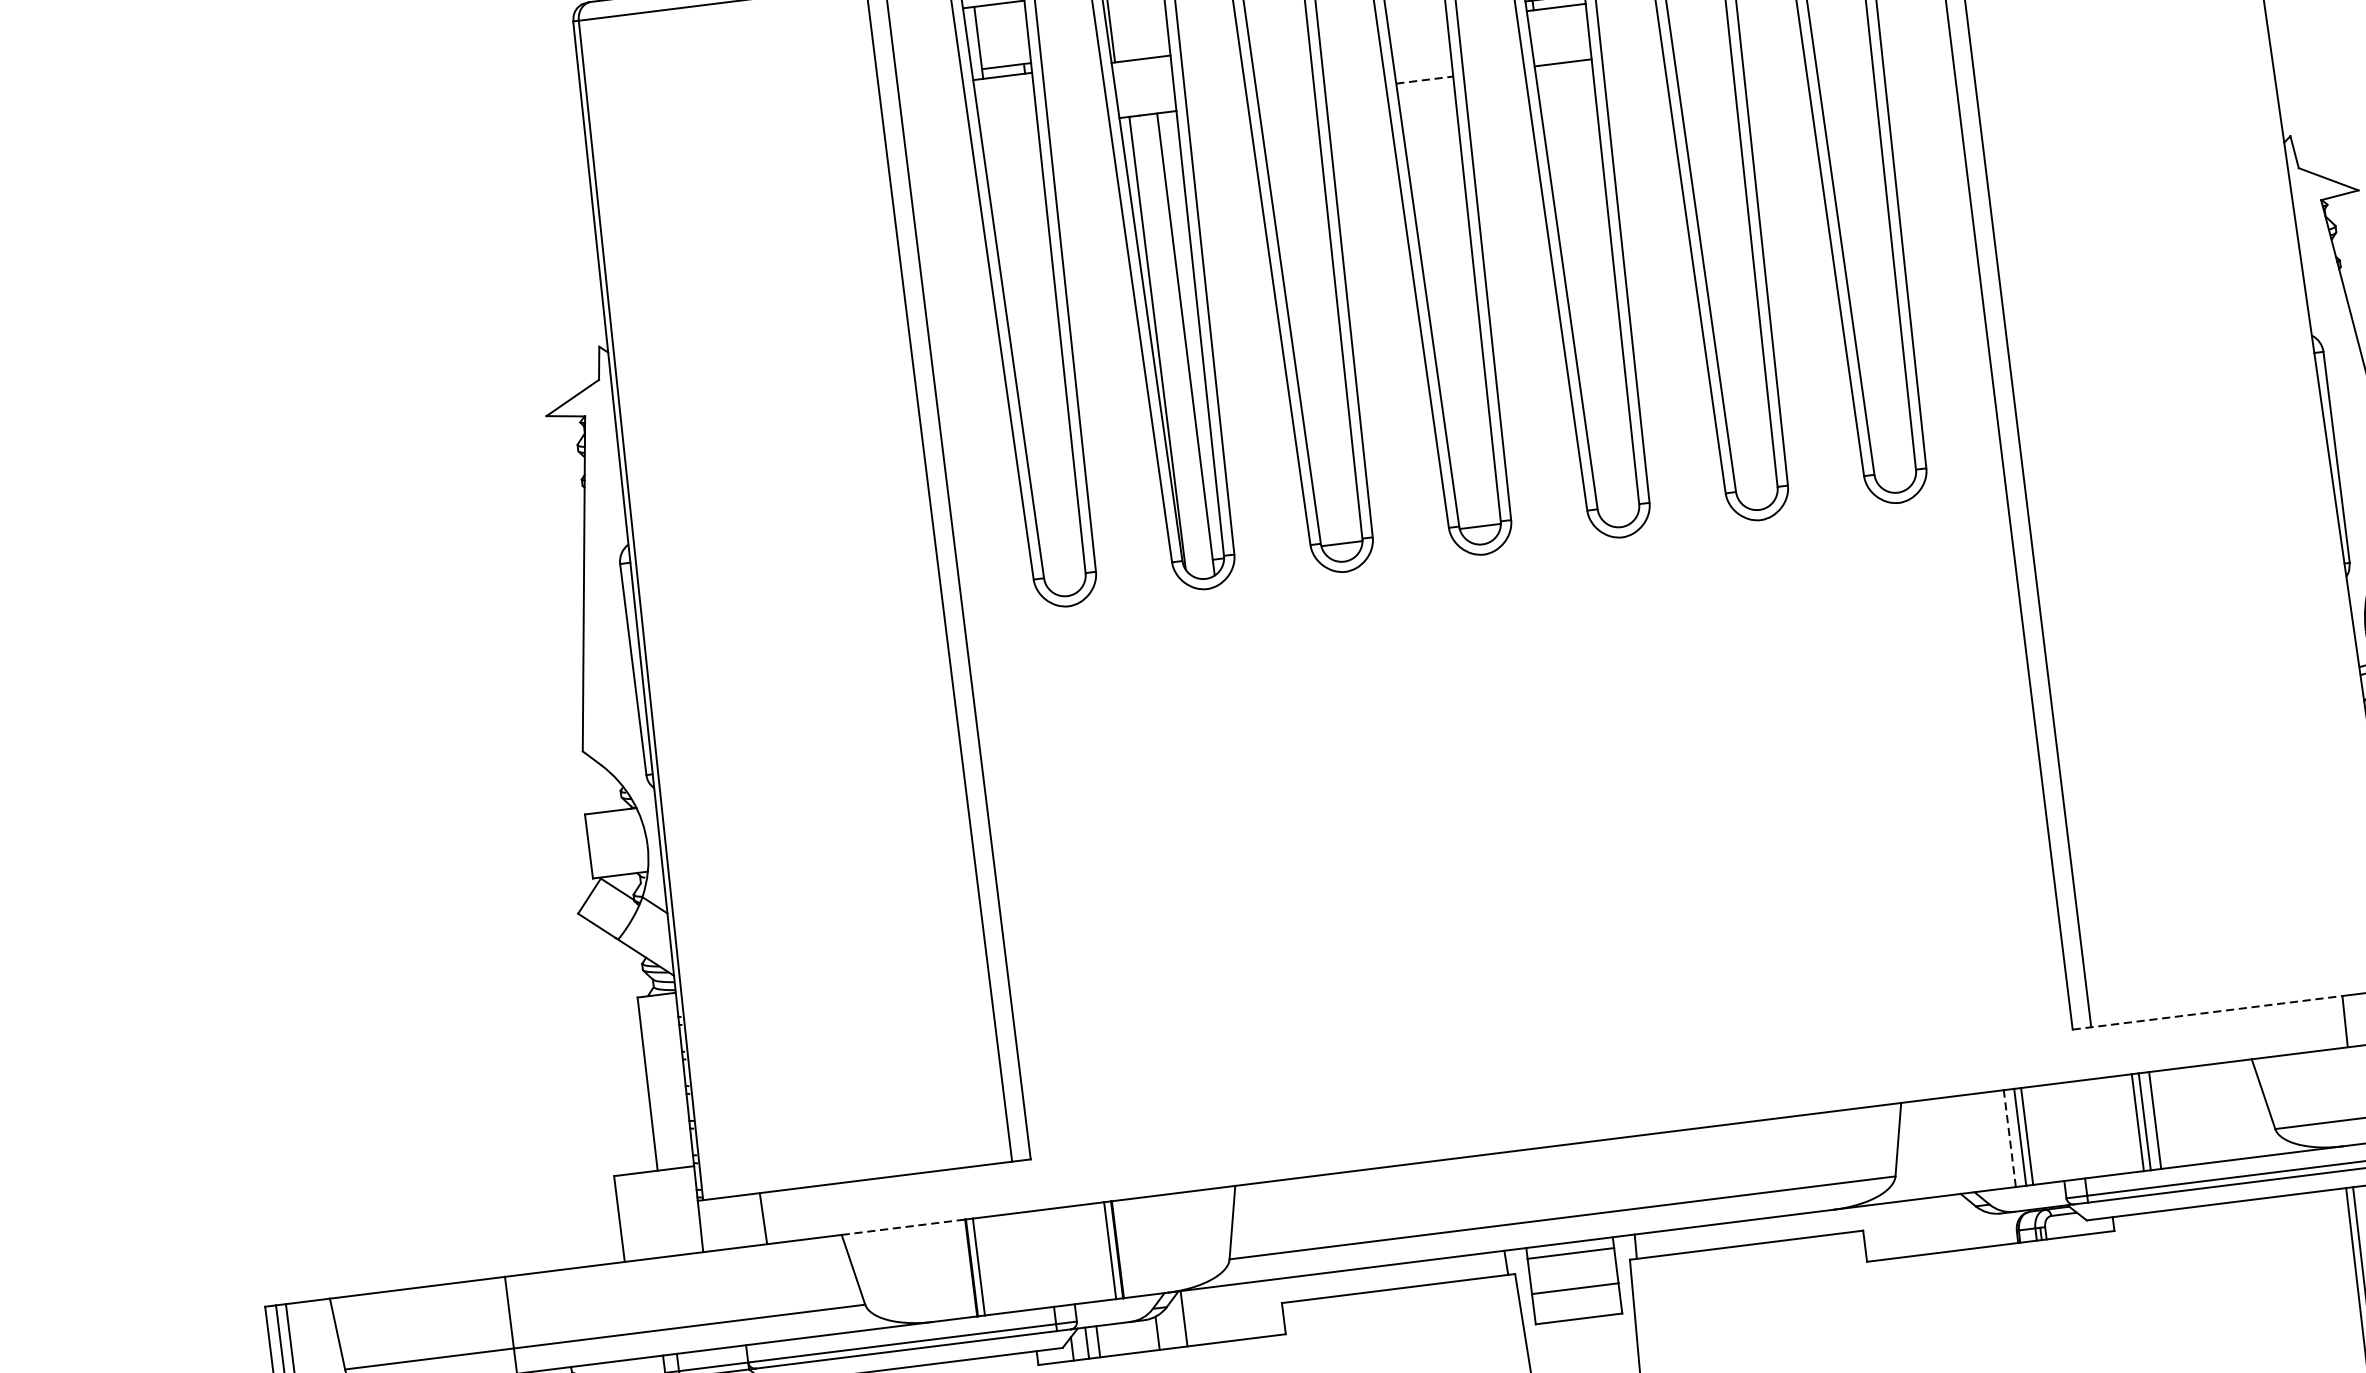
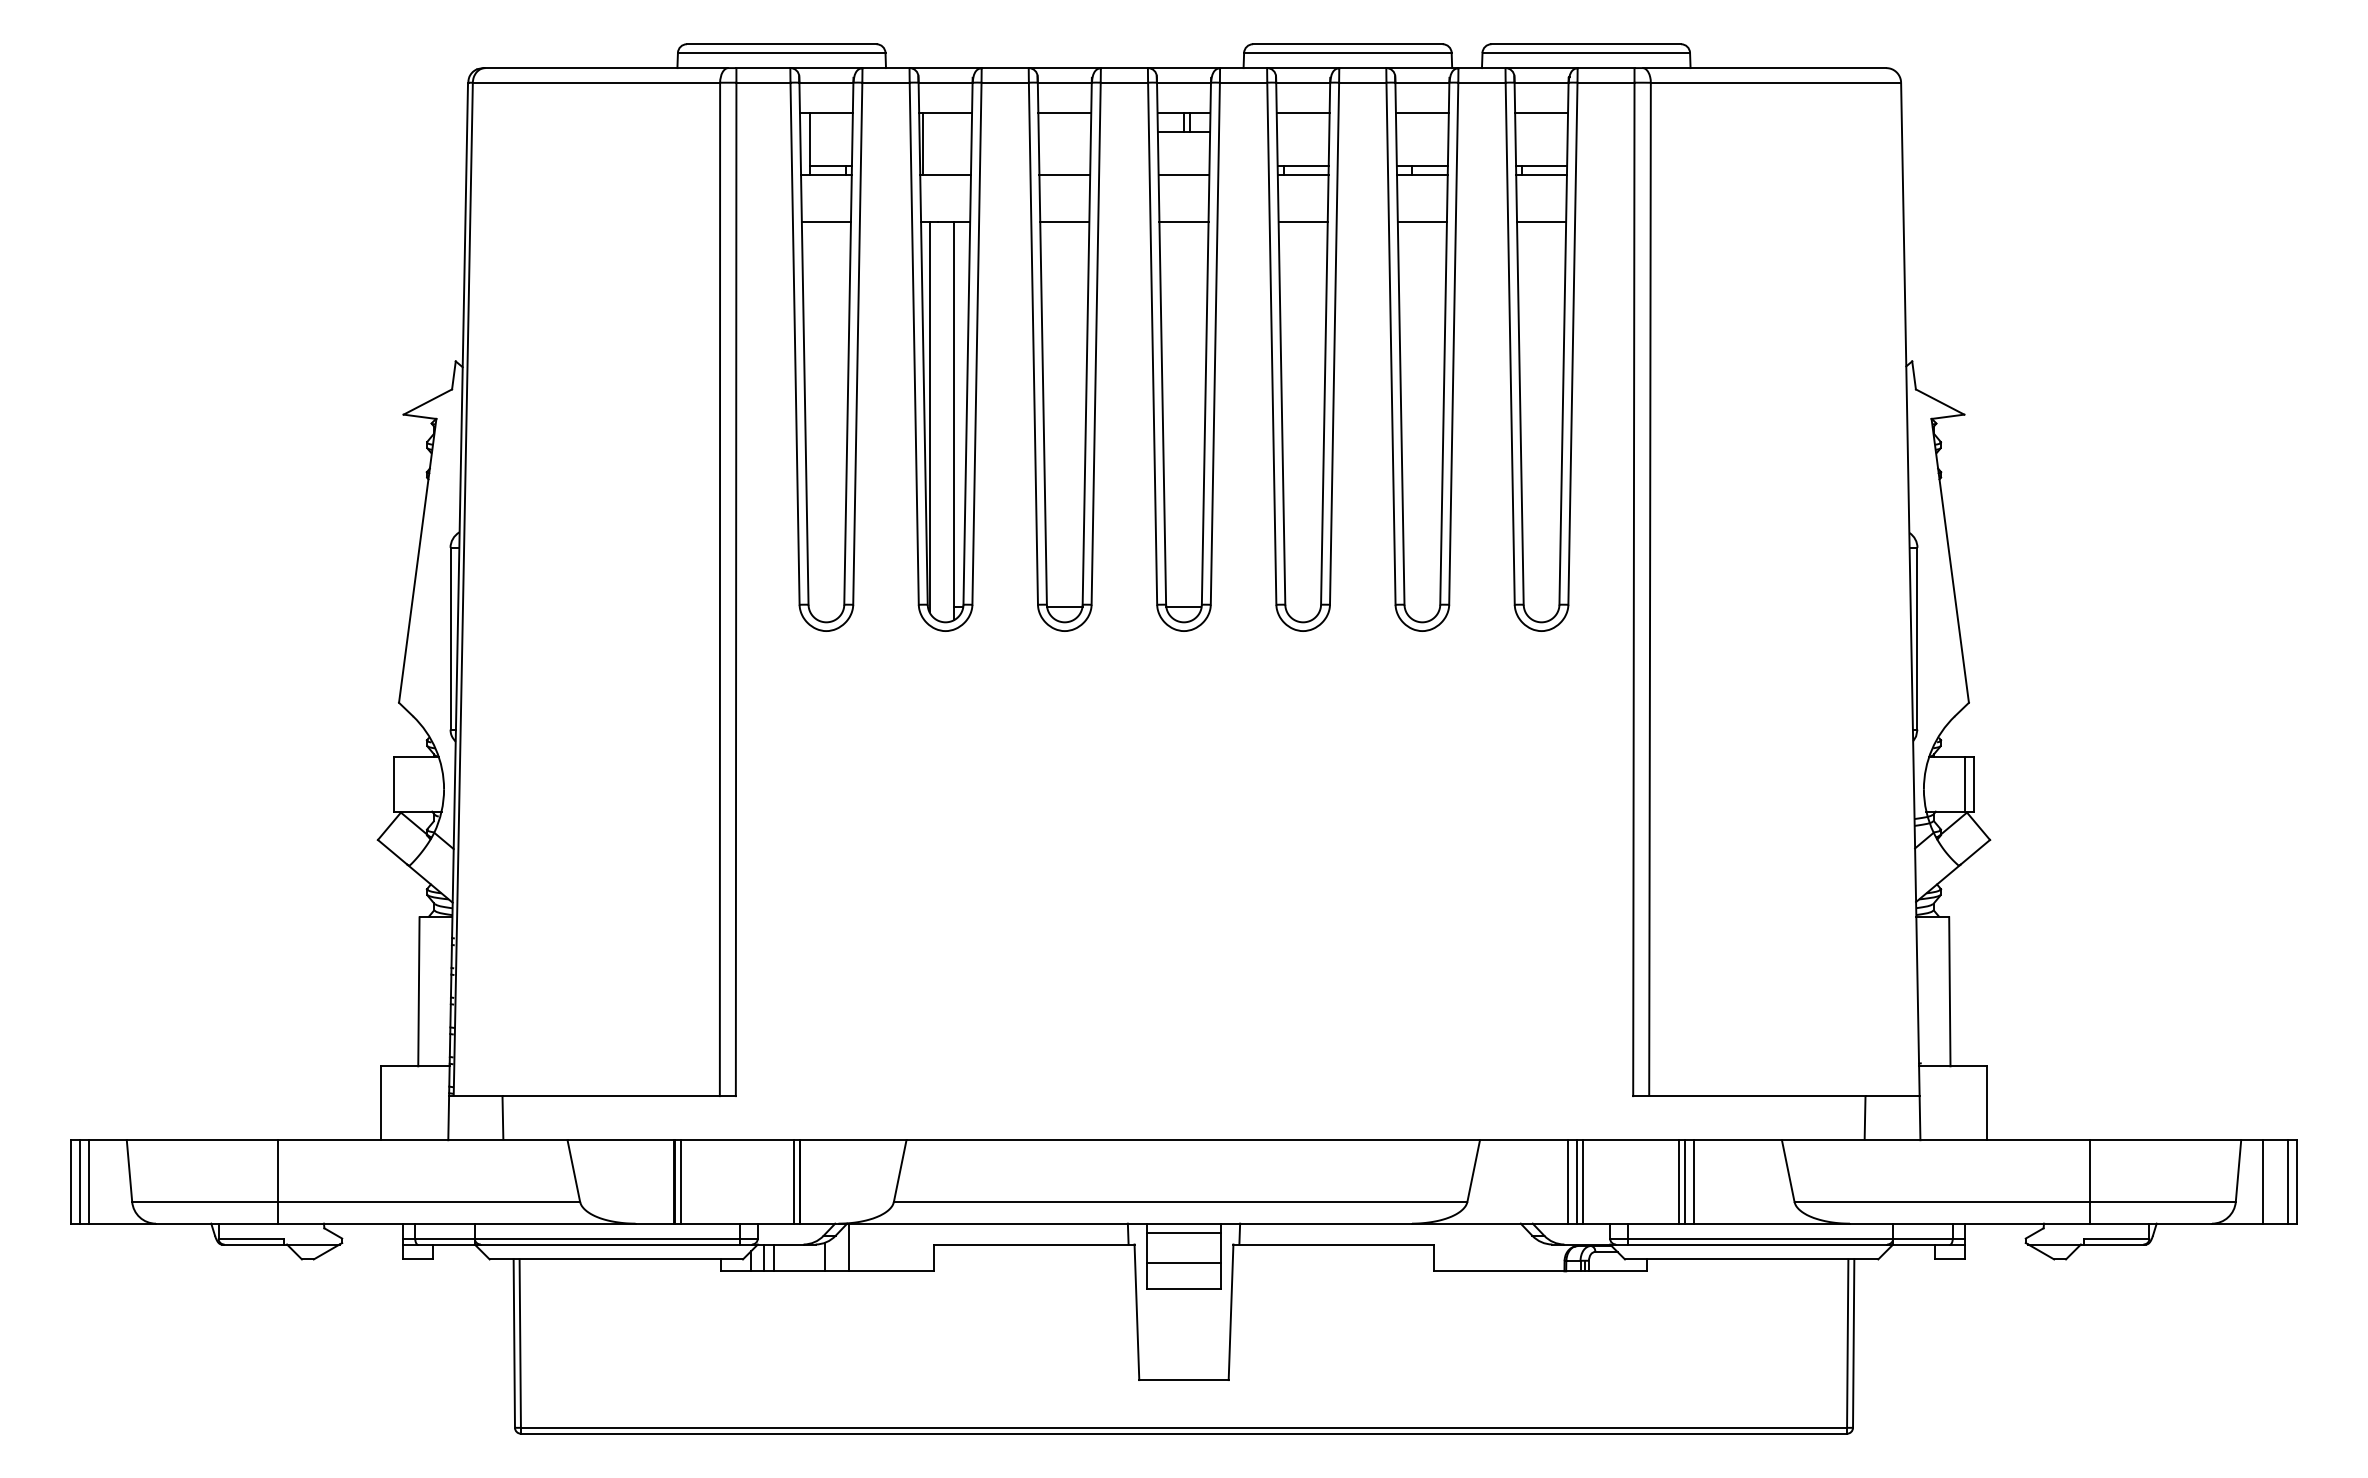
line: (1417, 24) -> (1183, 174), added
line: (1839, 28) -> (1541, 222), added
line: (1279, 41) -> (1064, 174), added
line: (1700, 45) -> (1421, 222), added
line: (1424, 80) -> (1183, 222), dashed -> solid
line: (1286, 97) -> (1064, 222), added
line: (1008, 132) -> (825, 222), added
line: (2207, 1013) -> (1749, 1096), dashed -> solid
line: (2009, 1138) -> (1568, 1181), dashed -> solid
line: (904, 1227) -> (621, 1140), dashed -> solid

